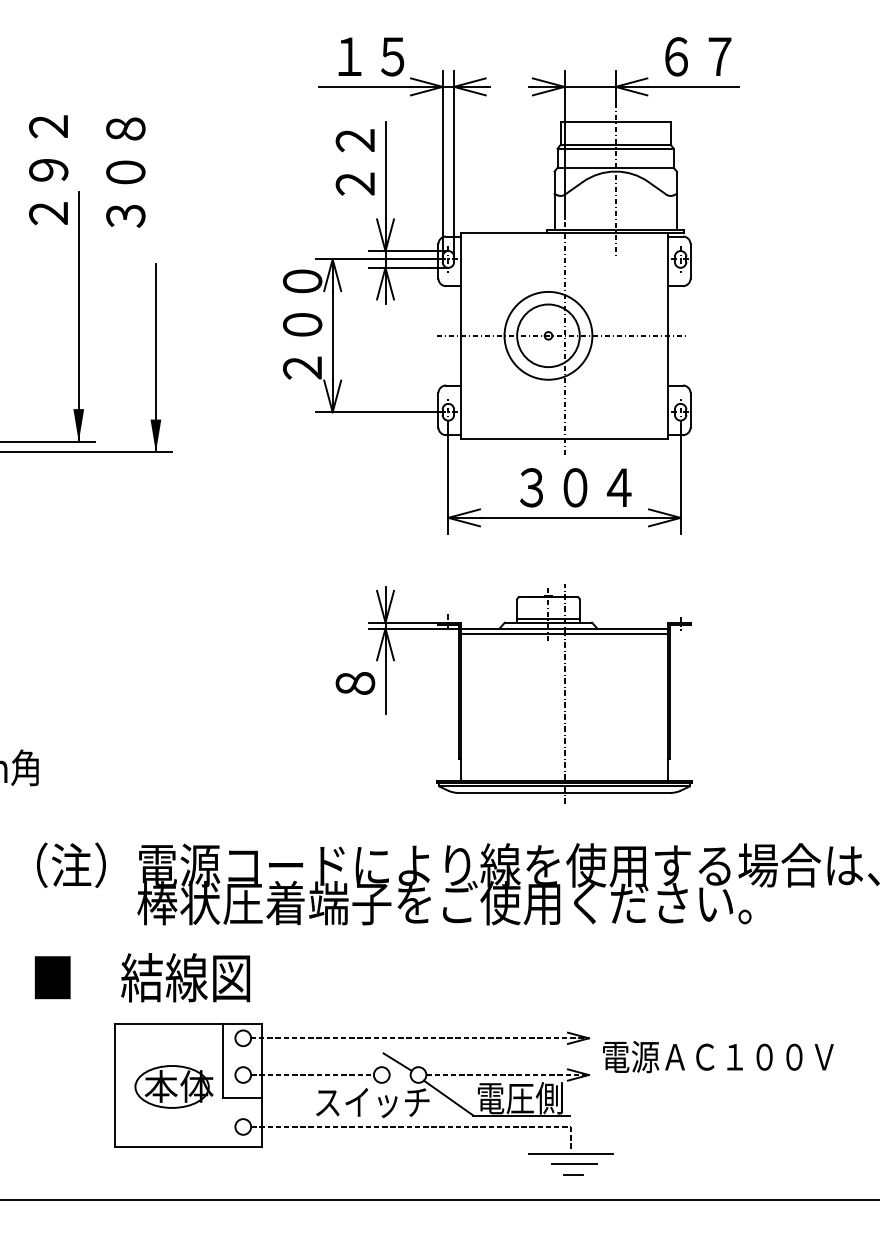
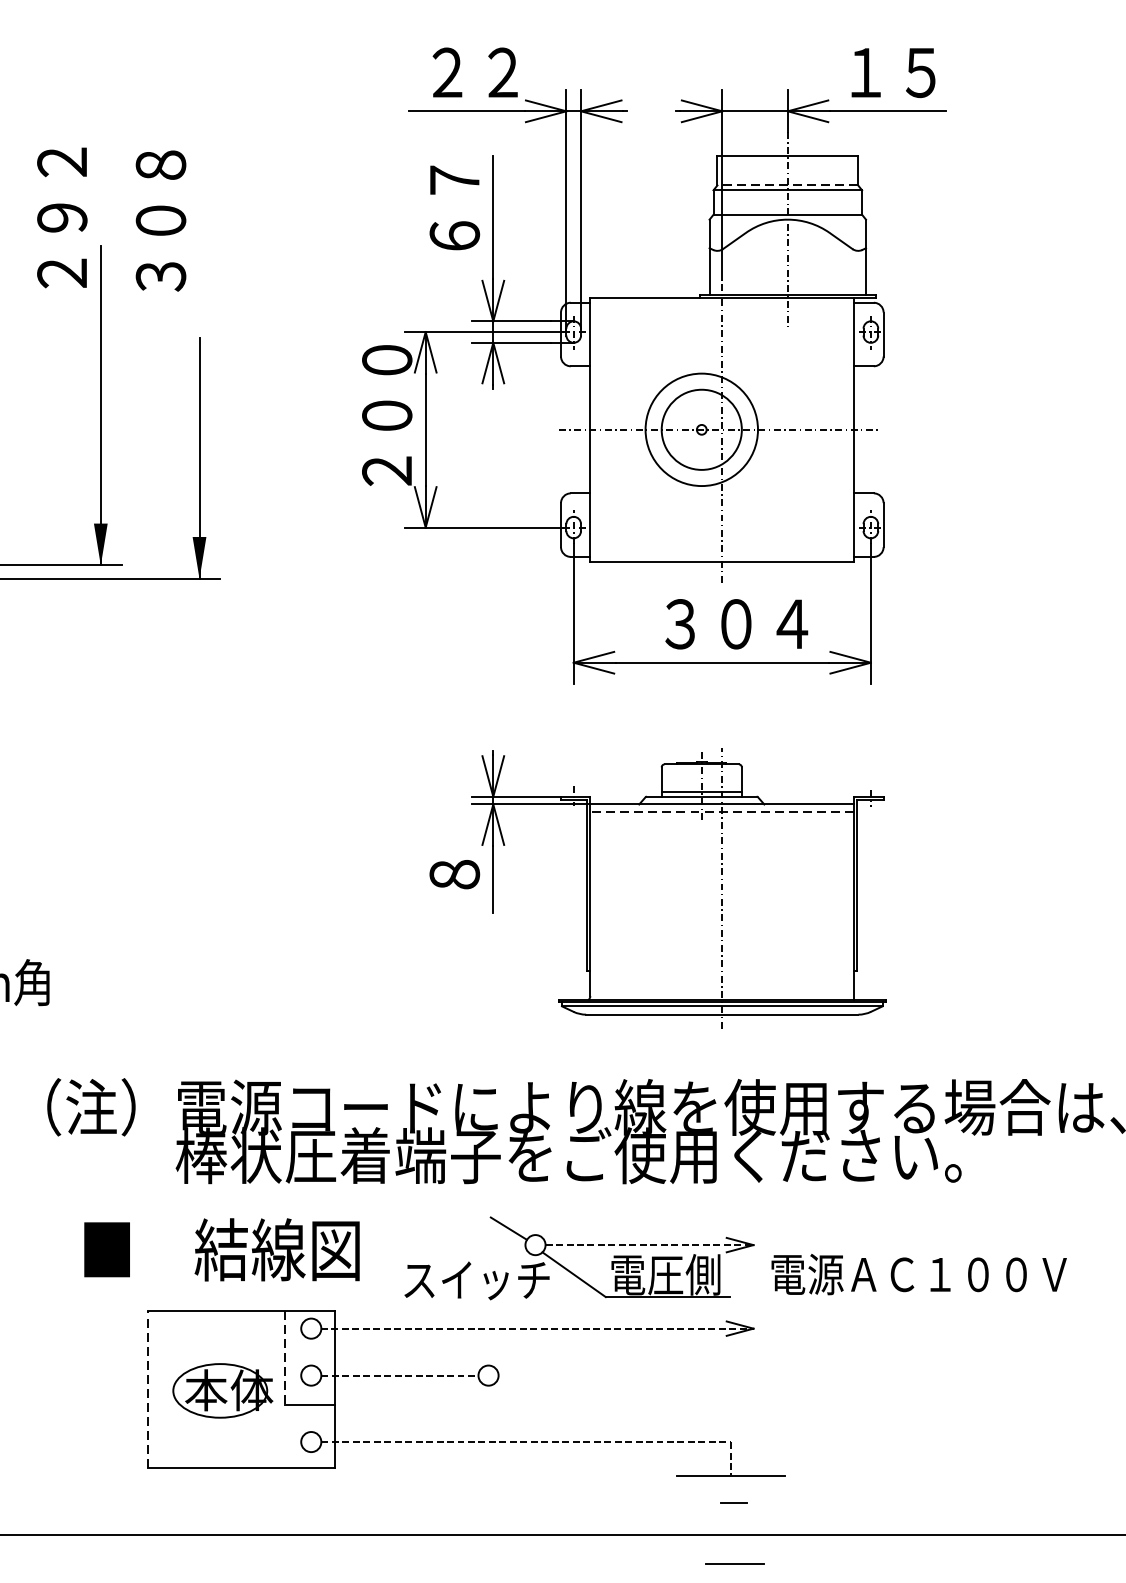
text: (371, 56) -> (475, 72), １５ -> ２２
text: (698, 56) -> (893, 72), ６７ -> １５
line: (615, 144) -> (787, 185), solid -> dashed
text: (355, 162) -> (454, 208), ２２ -> ６７
line: (564, 634) -> (722, 811), solid -> dashed
text: (142, 977) -> (222, 1249), moved
text: (718, 1057) -> (919, 1275), moved
line: (222, 1061) -> (284, 1358), solid -> dashed
part: (452, 1075) -> (578, 1245), moved
line: (115, 1085) -> (147, 1389), solid -> dashed
line: (574, 1163) -> (735, 1563), moved

